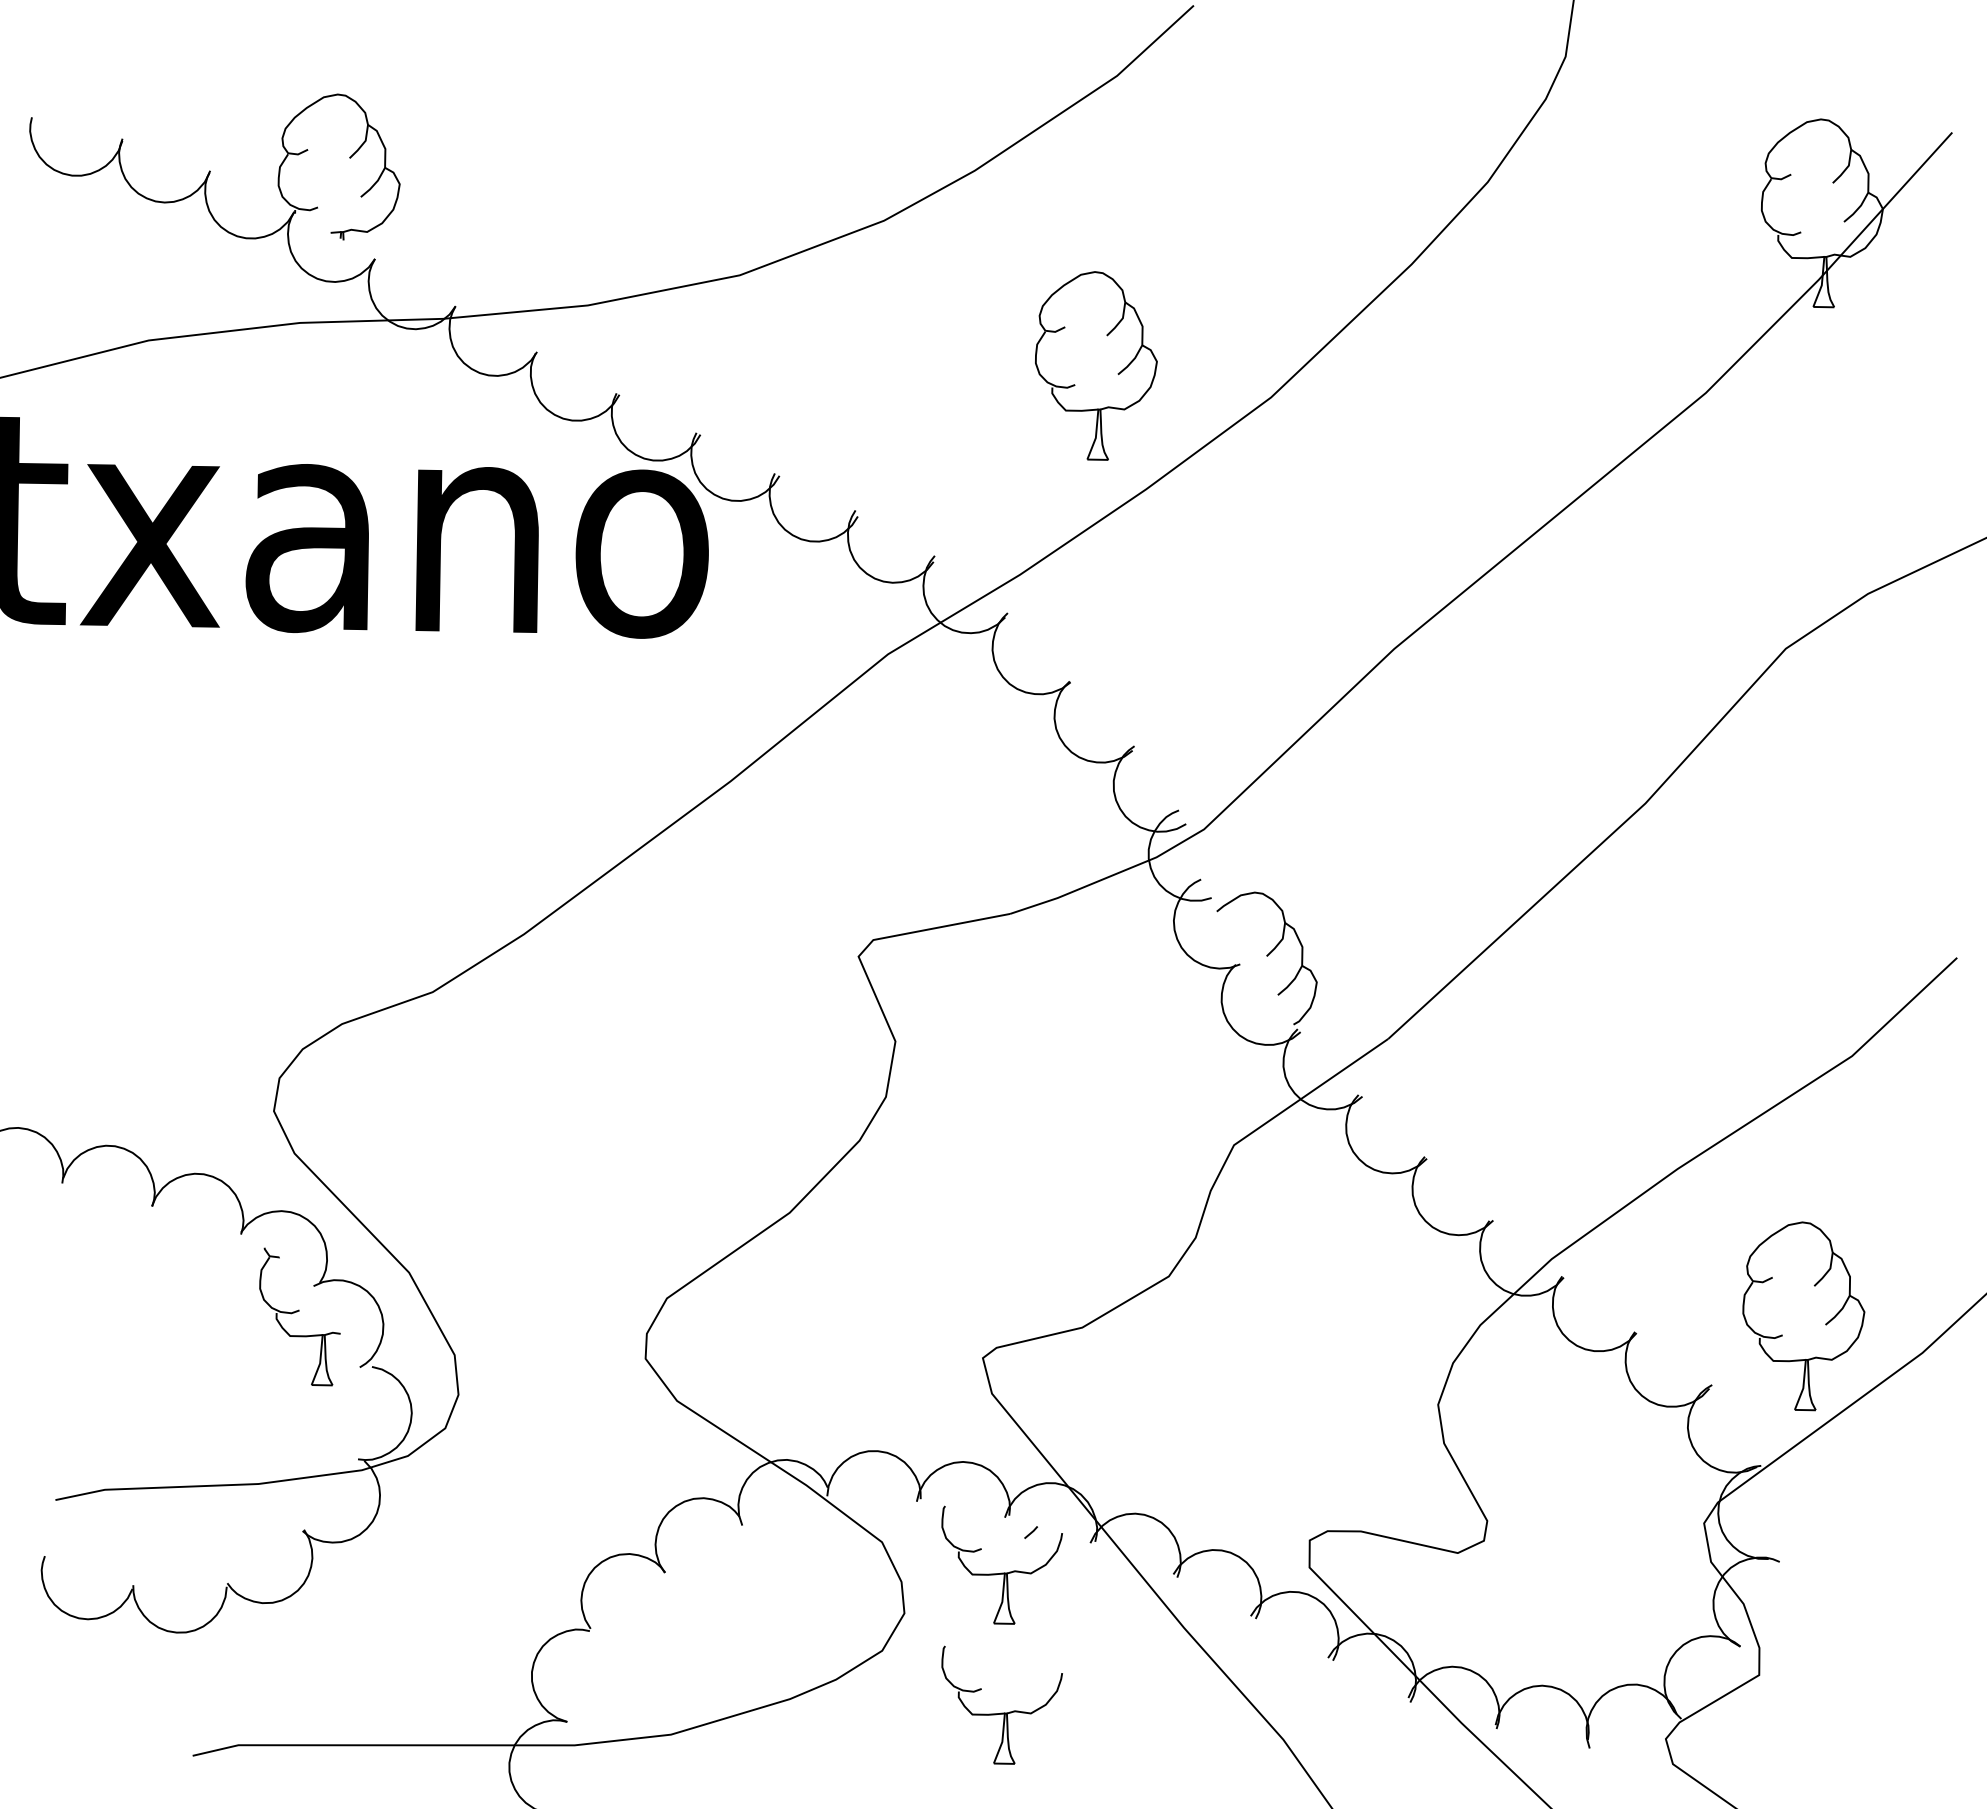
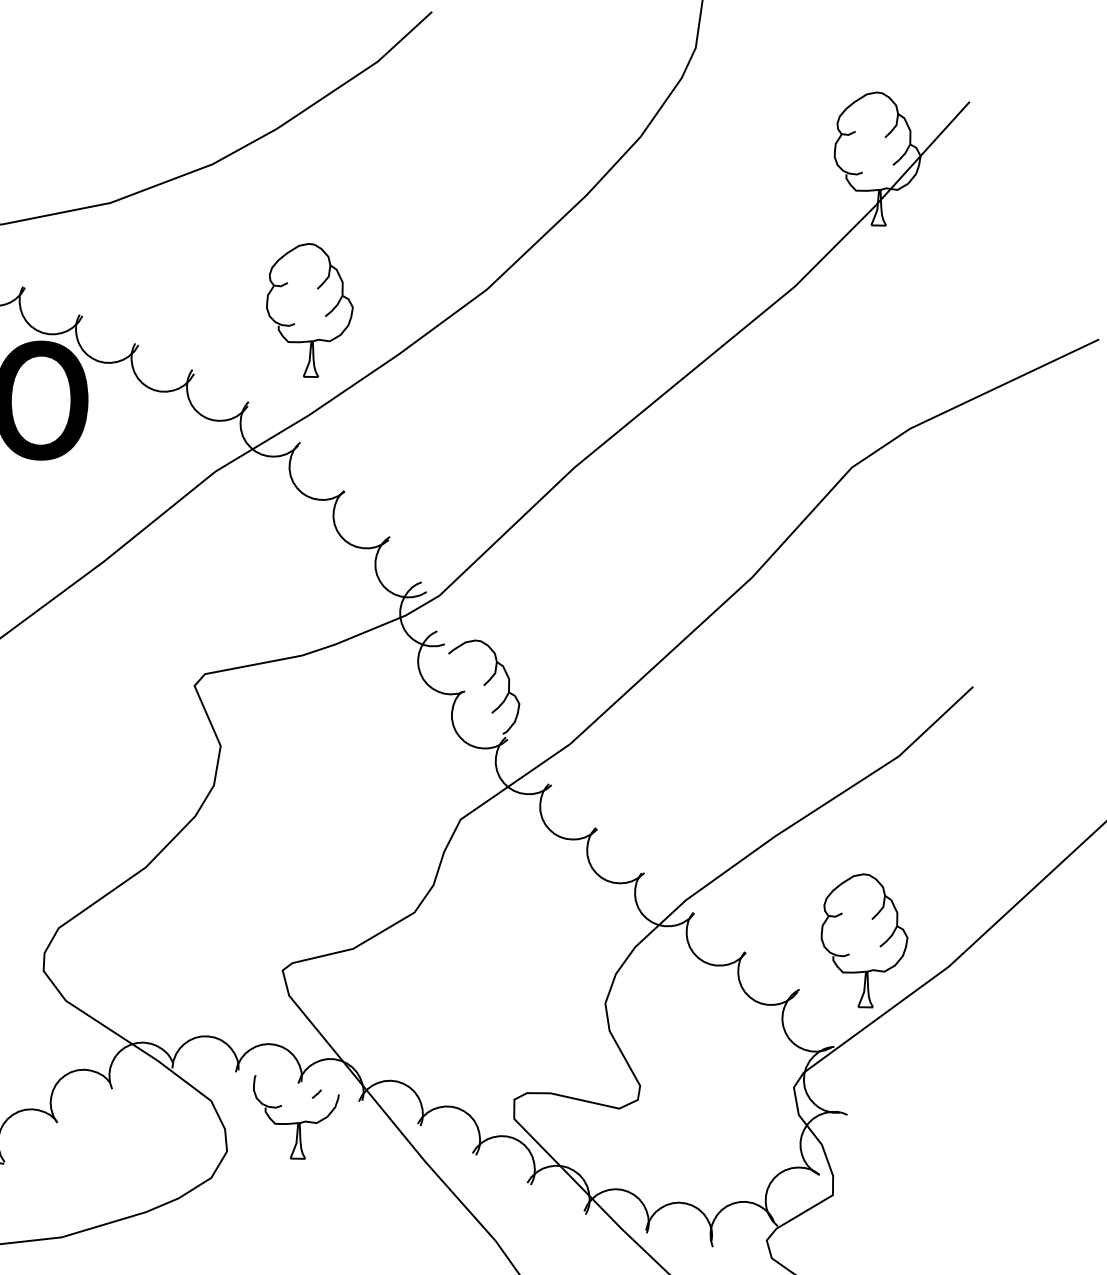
part: (1096, 365) -> (310, 310), moved
part: (1001, 1712) -> (295, 1221), removed

